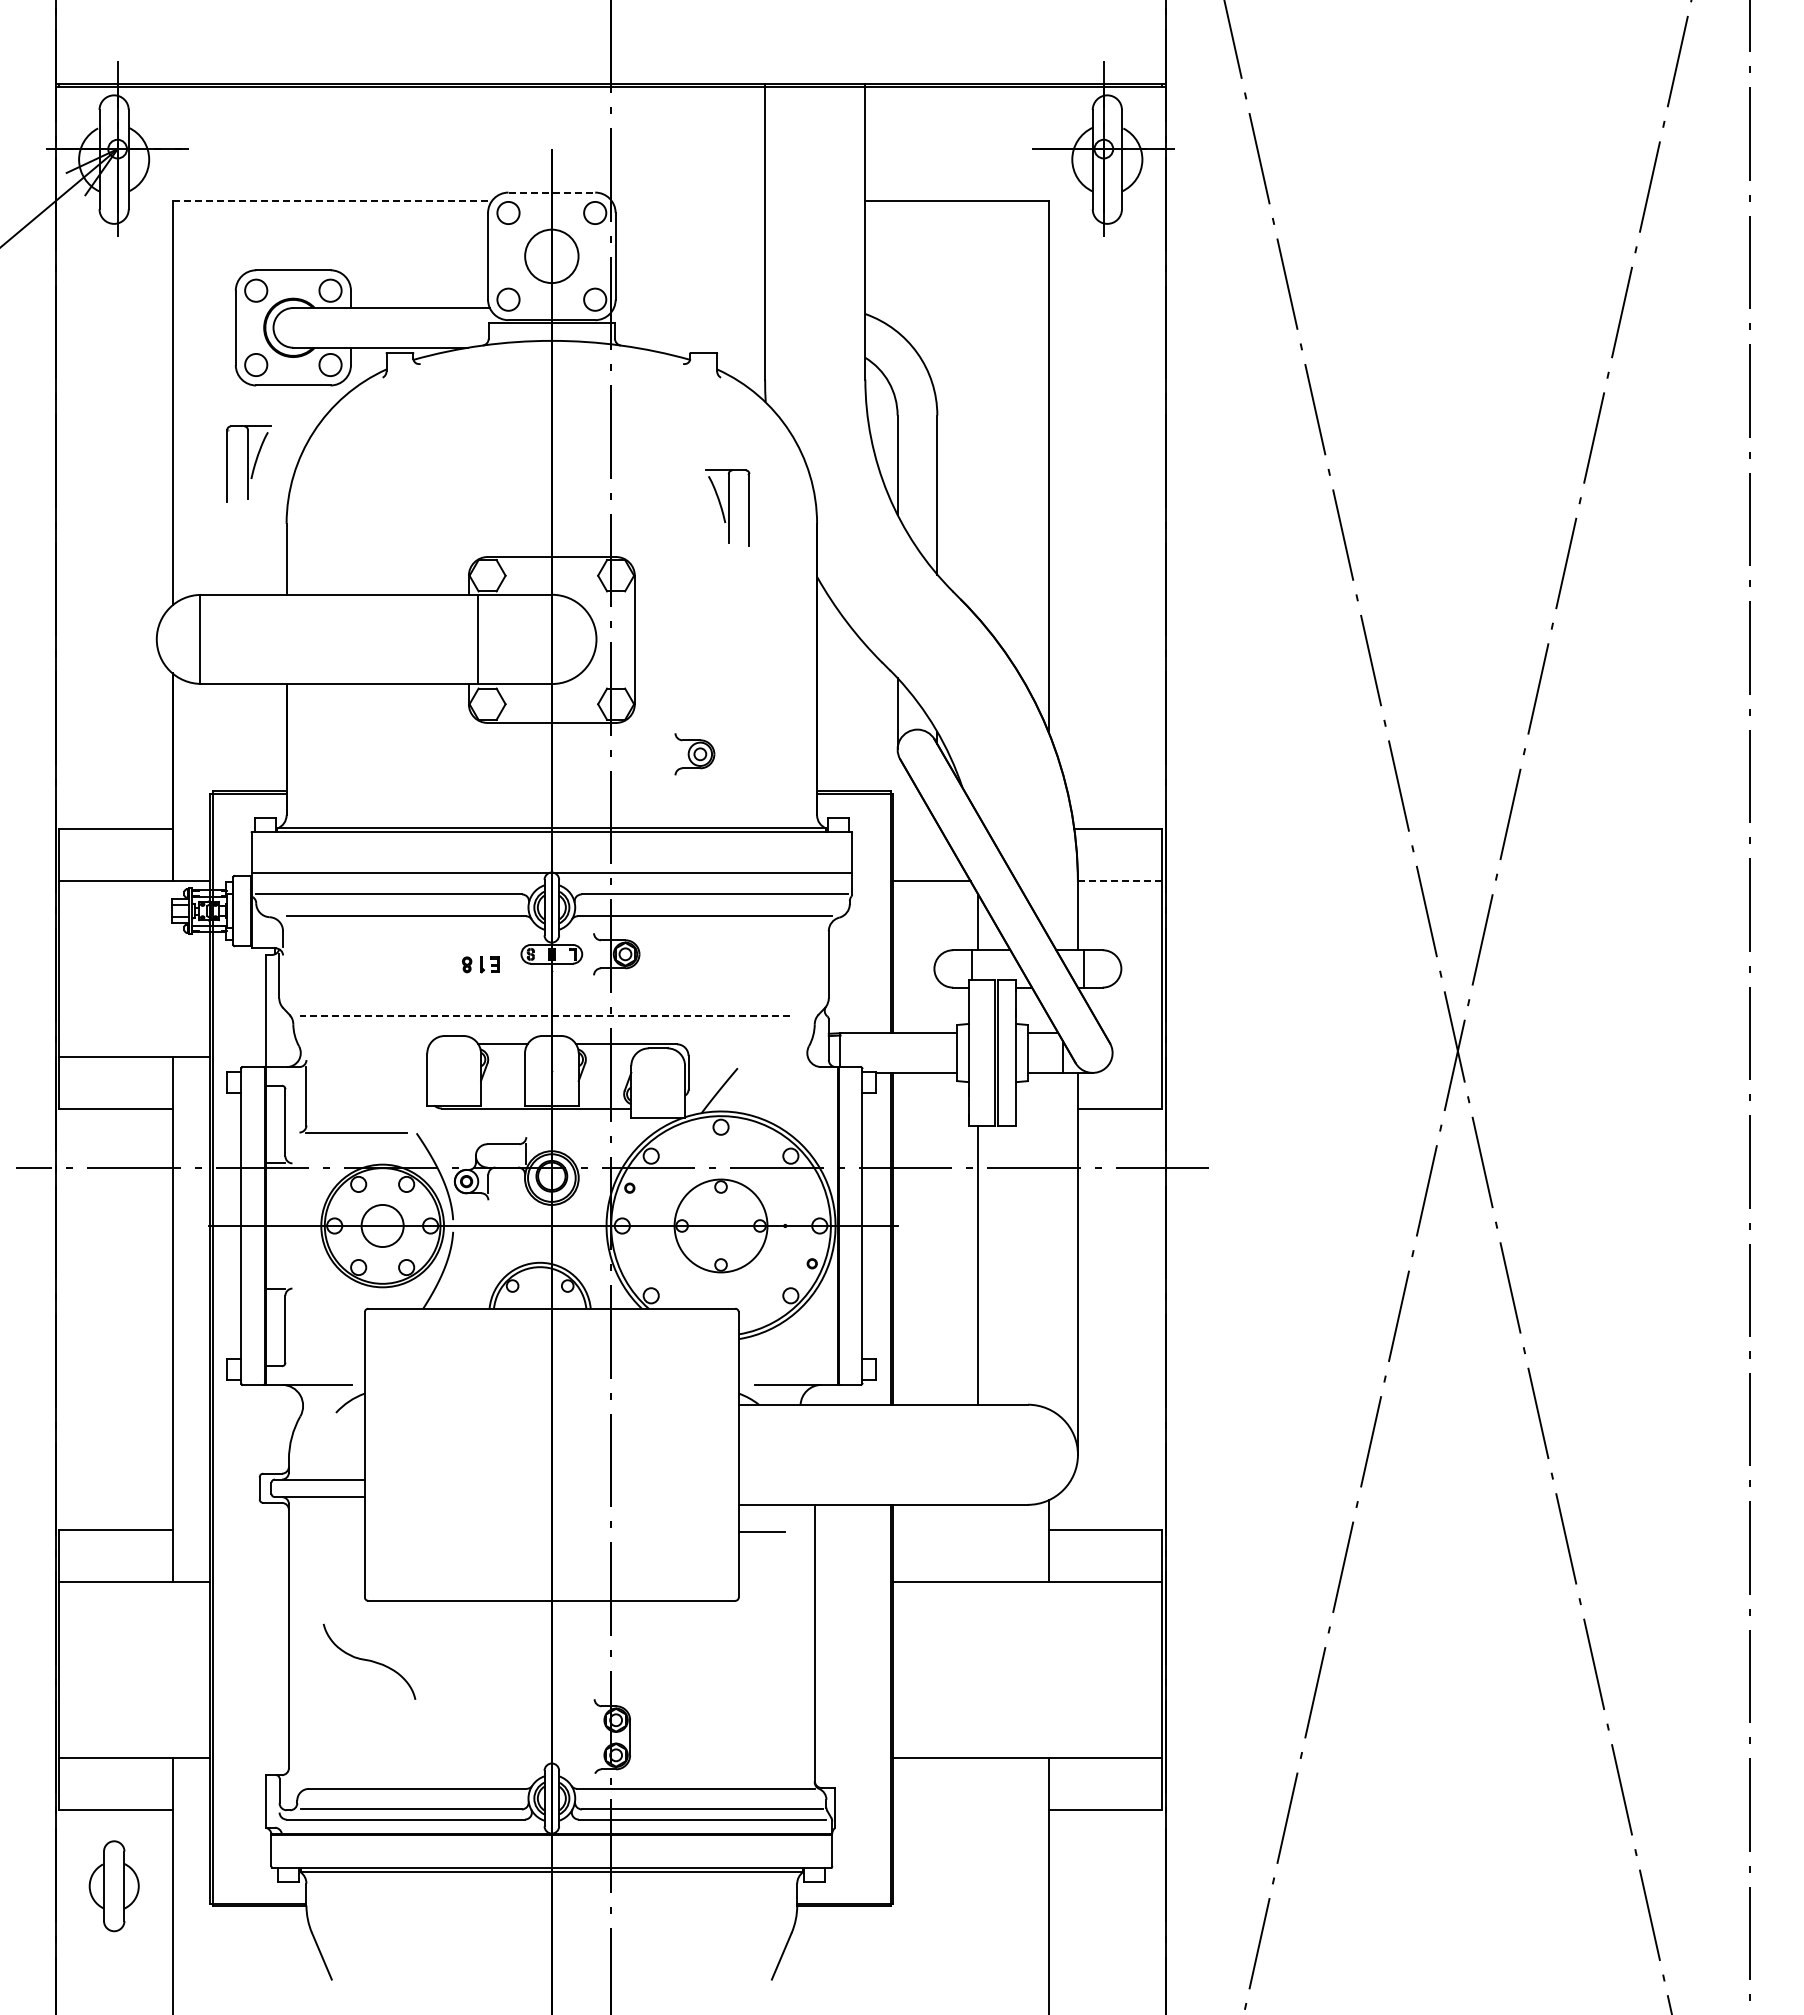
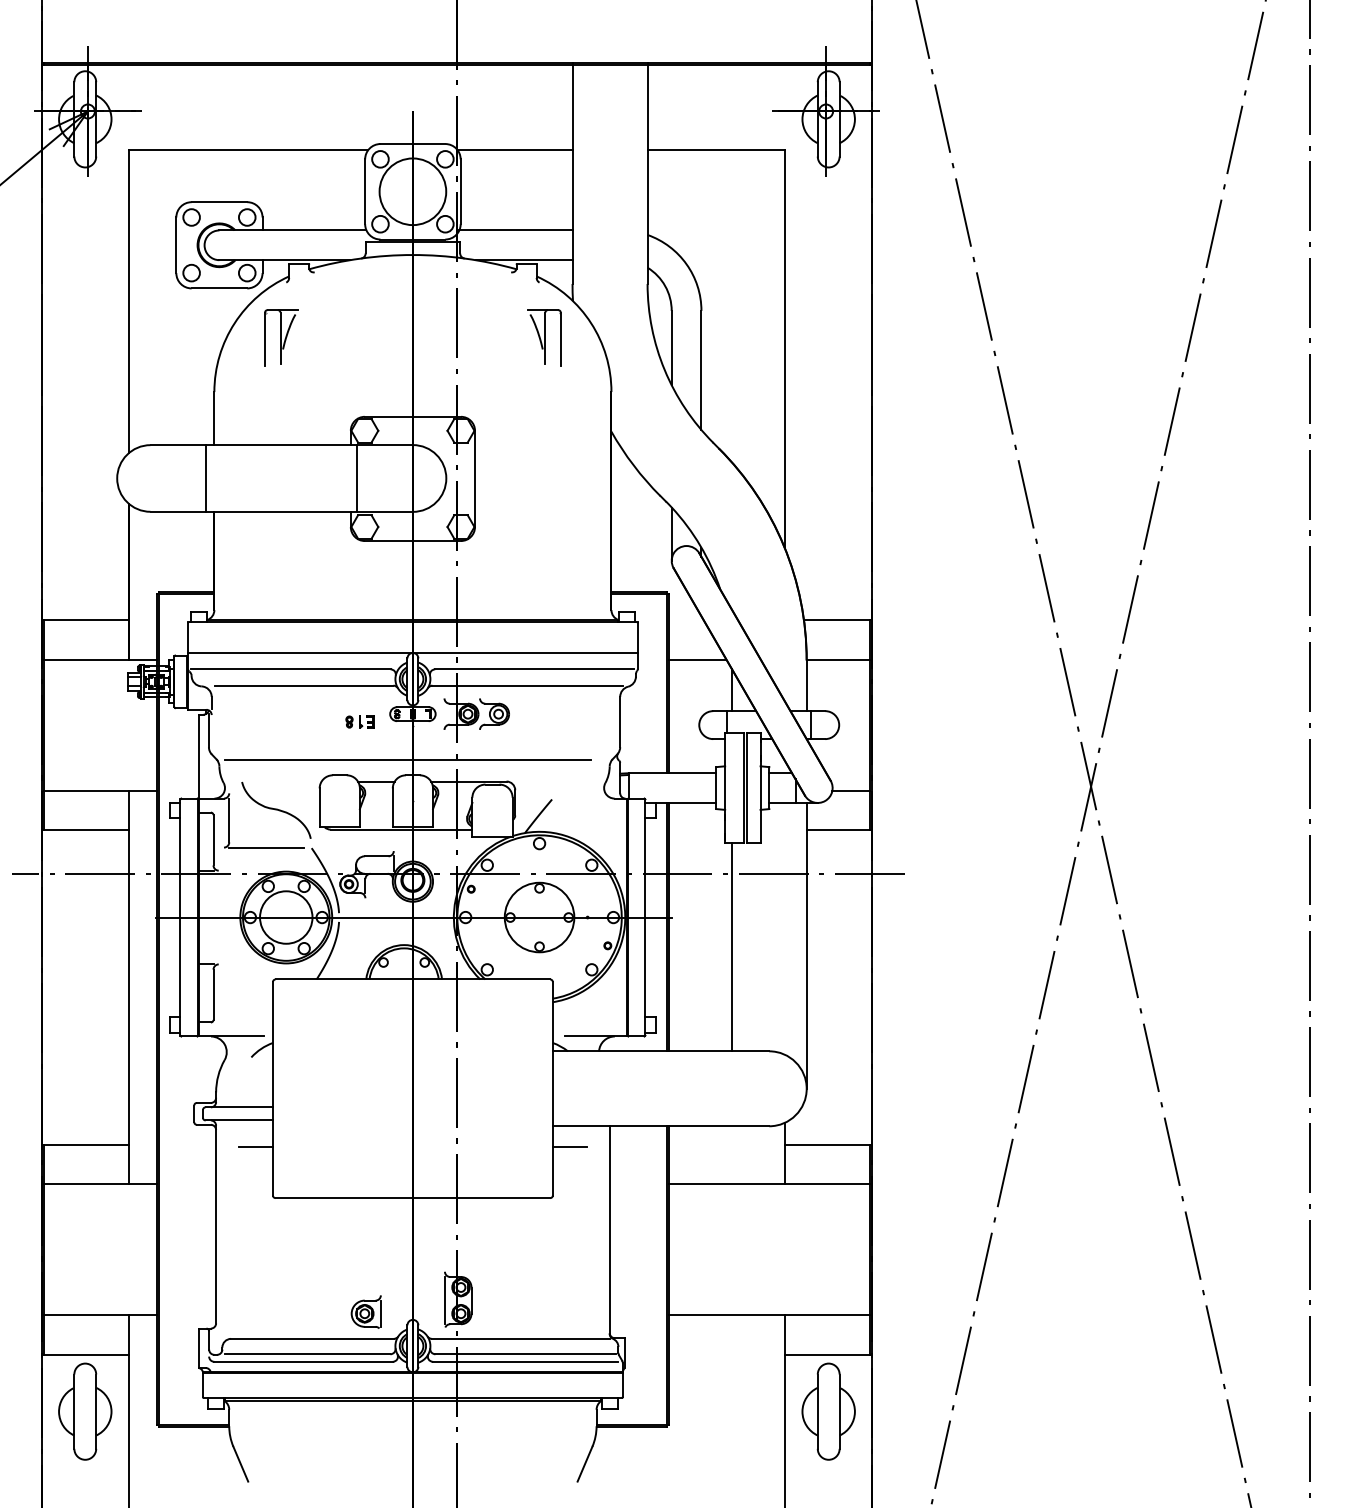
line: (552, 192) -> (413, 143), dashed -> solid
line: (332, 200) -> (248, 149), dashed -> solid
line: (688, 200) -> (515, 149), added
circle: (551, 255) -> (412, 191), size x1.67
line: (689, 308) -> (515, 230), added
line: (700, 347) -> (524, 259), added
part: (248, 463) -> (280, 337), moved
part: (727, 507) -> (544, 337), moved
line: (199, 639) -> (206, 478), moved
part: (694, 754) -> (494, 714), moved
line: (1120, 881) -> (838, 659), dashed -> solid
line: (545, 1015) -> (408, 759), dashed -> solid
line: (1137, 1056) -> (851, 790), added
circle: (382, 1225) -> (286, 917), size x1.67
line: (341, 1532) -> (255, 1146), added
curve: (369, 1661) -> (276, 810), moved
line: (594, 1737) -> (444, 1300), added
part: (489, 1752) -> (366, 1311), added
part: (114, 1886) -> (85, 1411), size x1.43
part: (1107, 1886) -> (828, 1411), added

